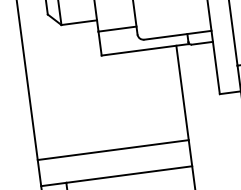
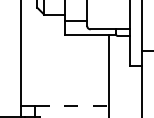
line: (113, 150) -> (64, 90), removed
line: (128, 174) -> (71, 105), solid -> dashed

